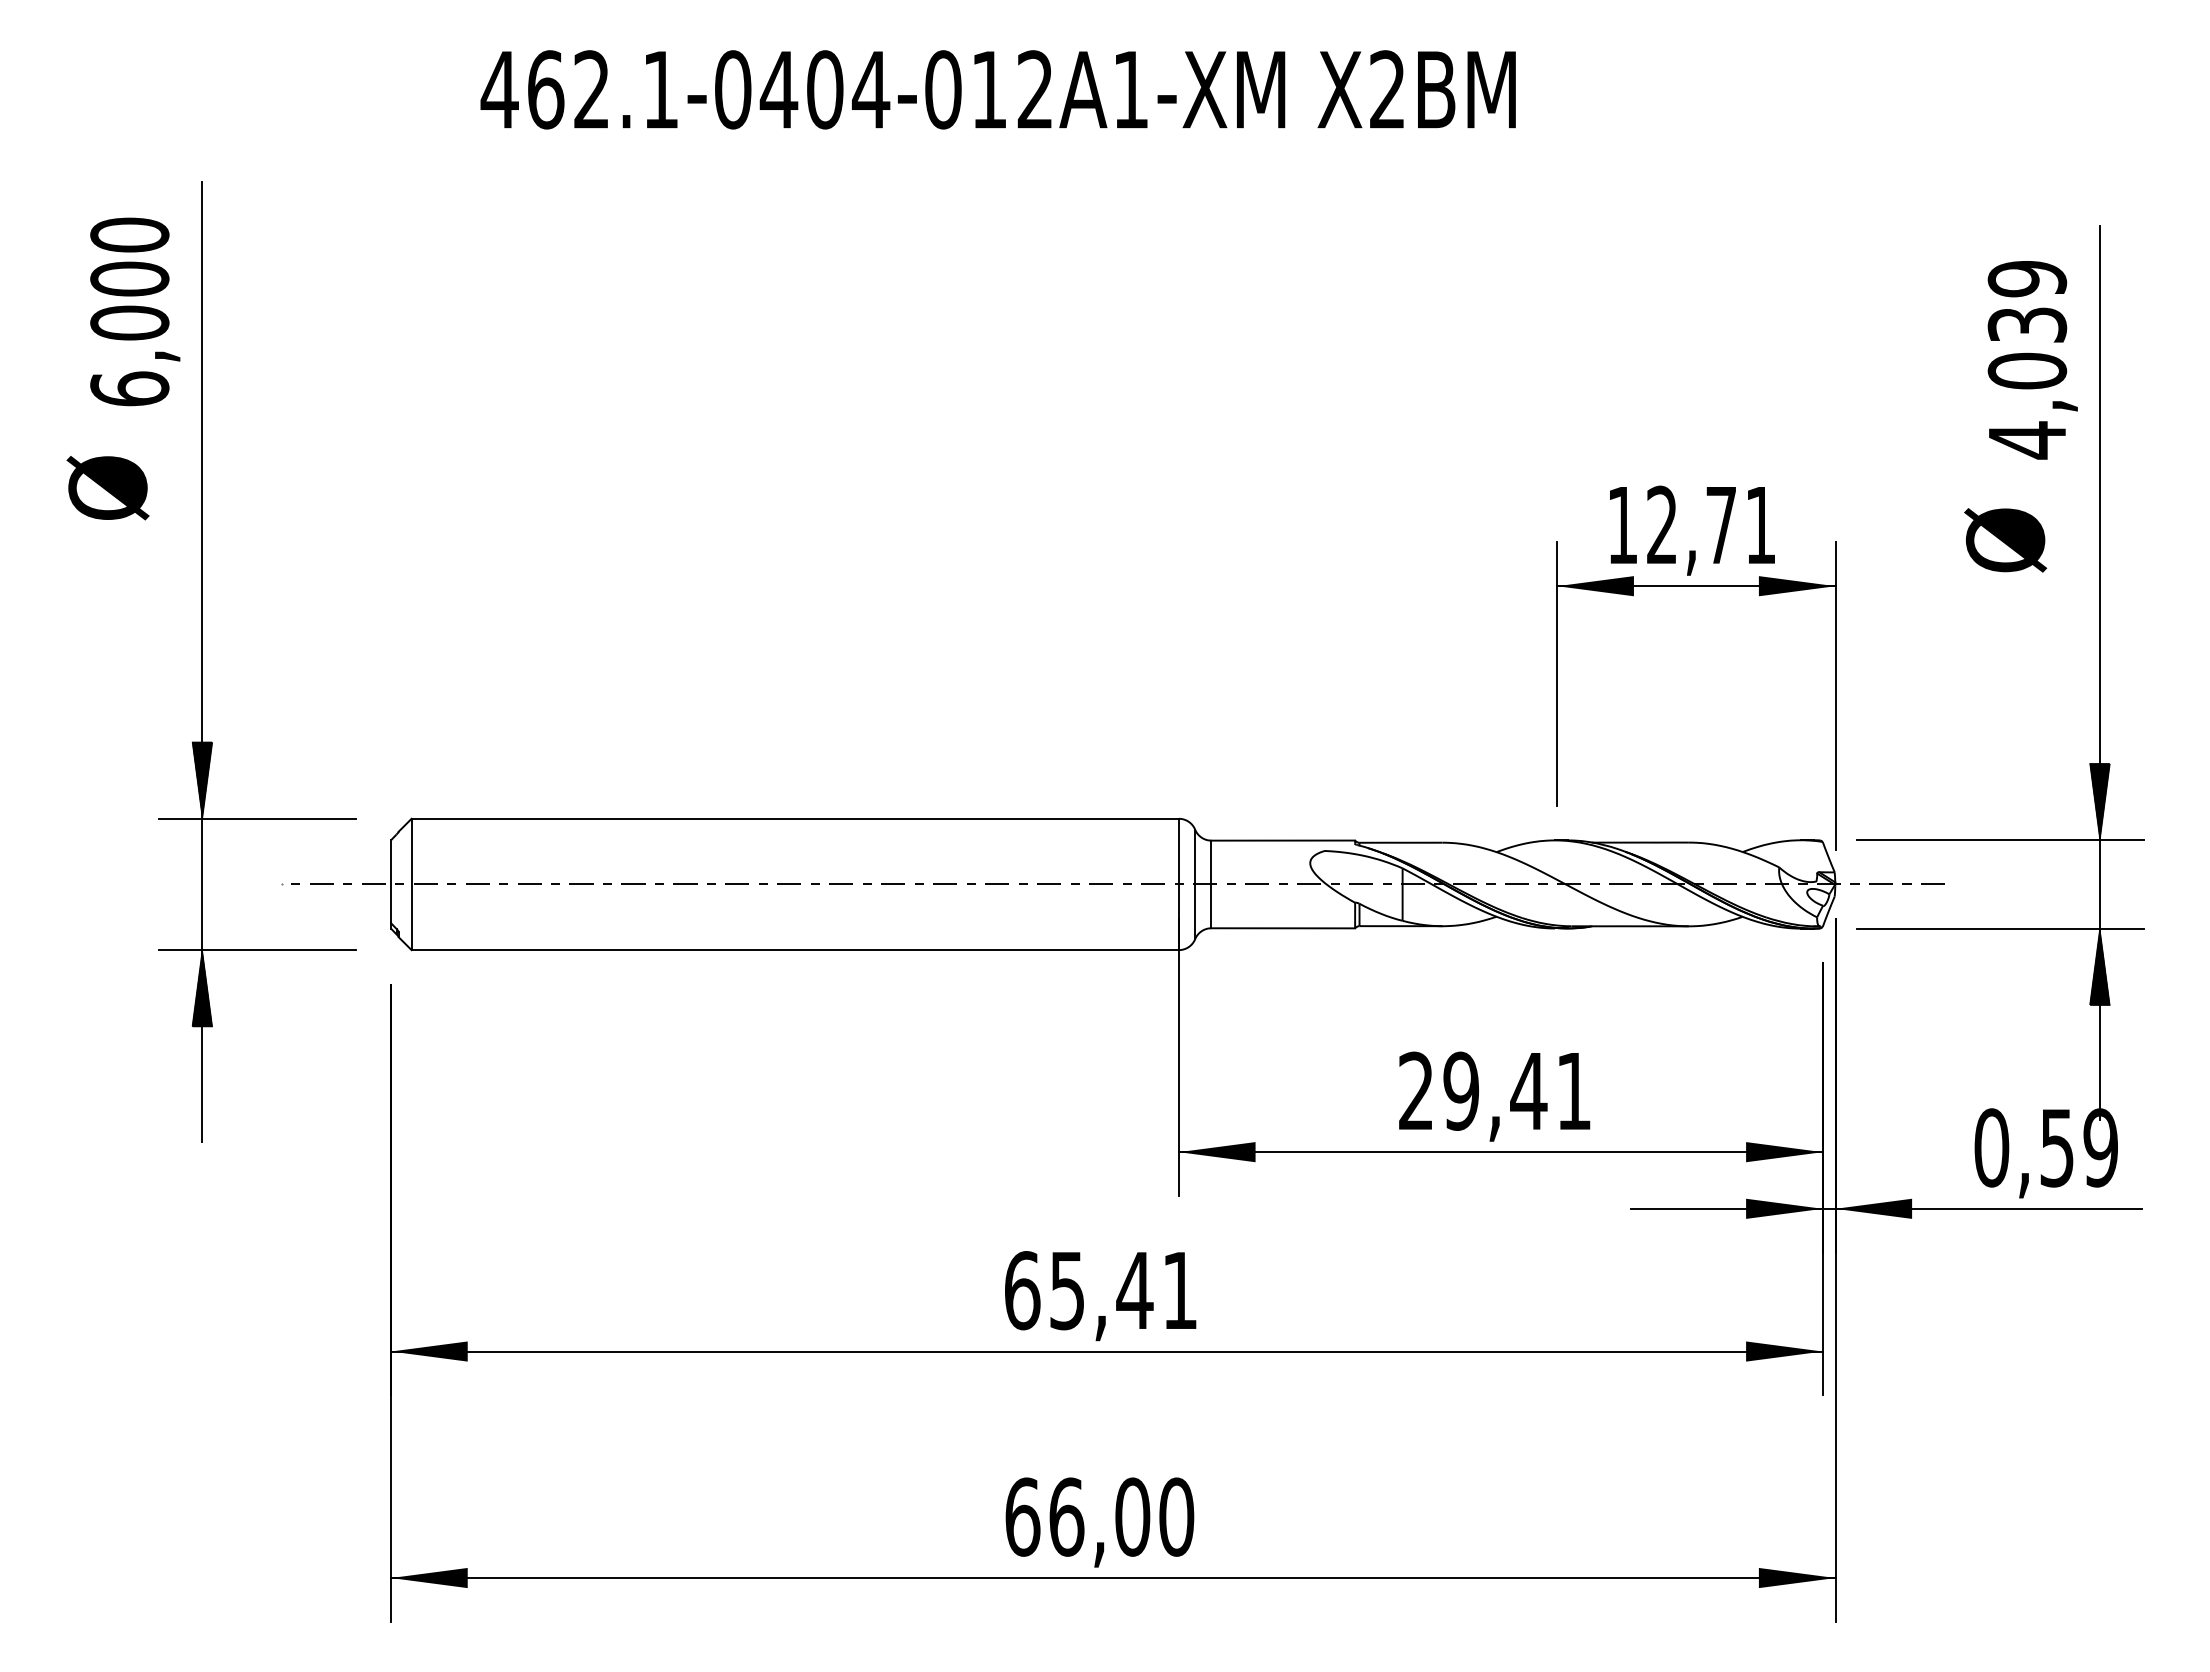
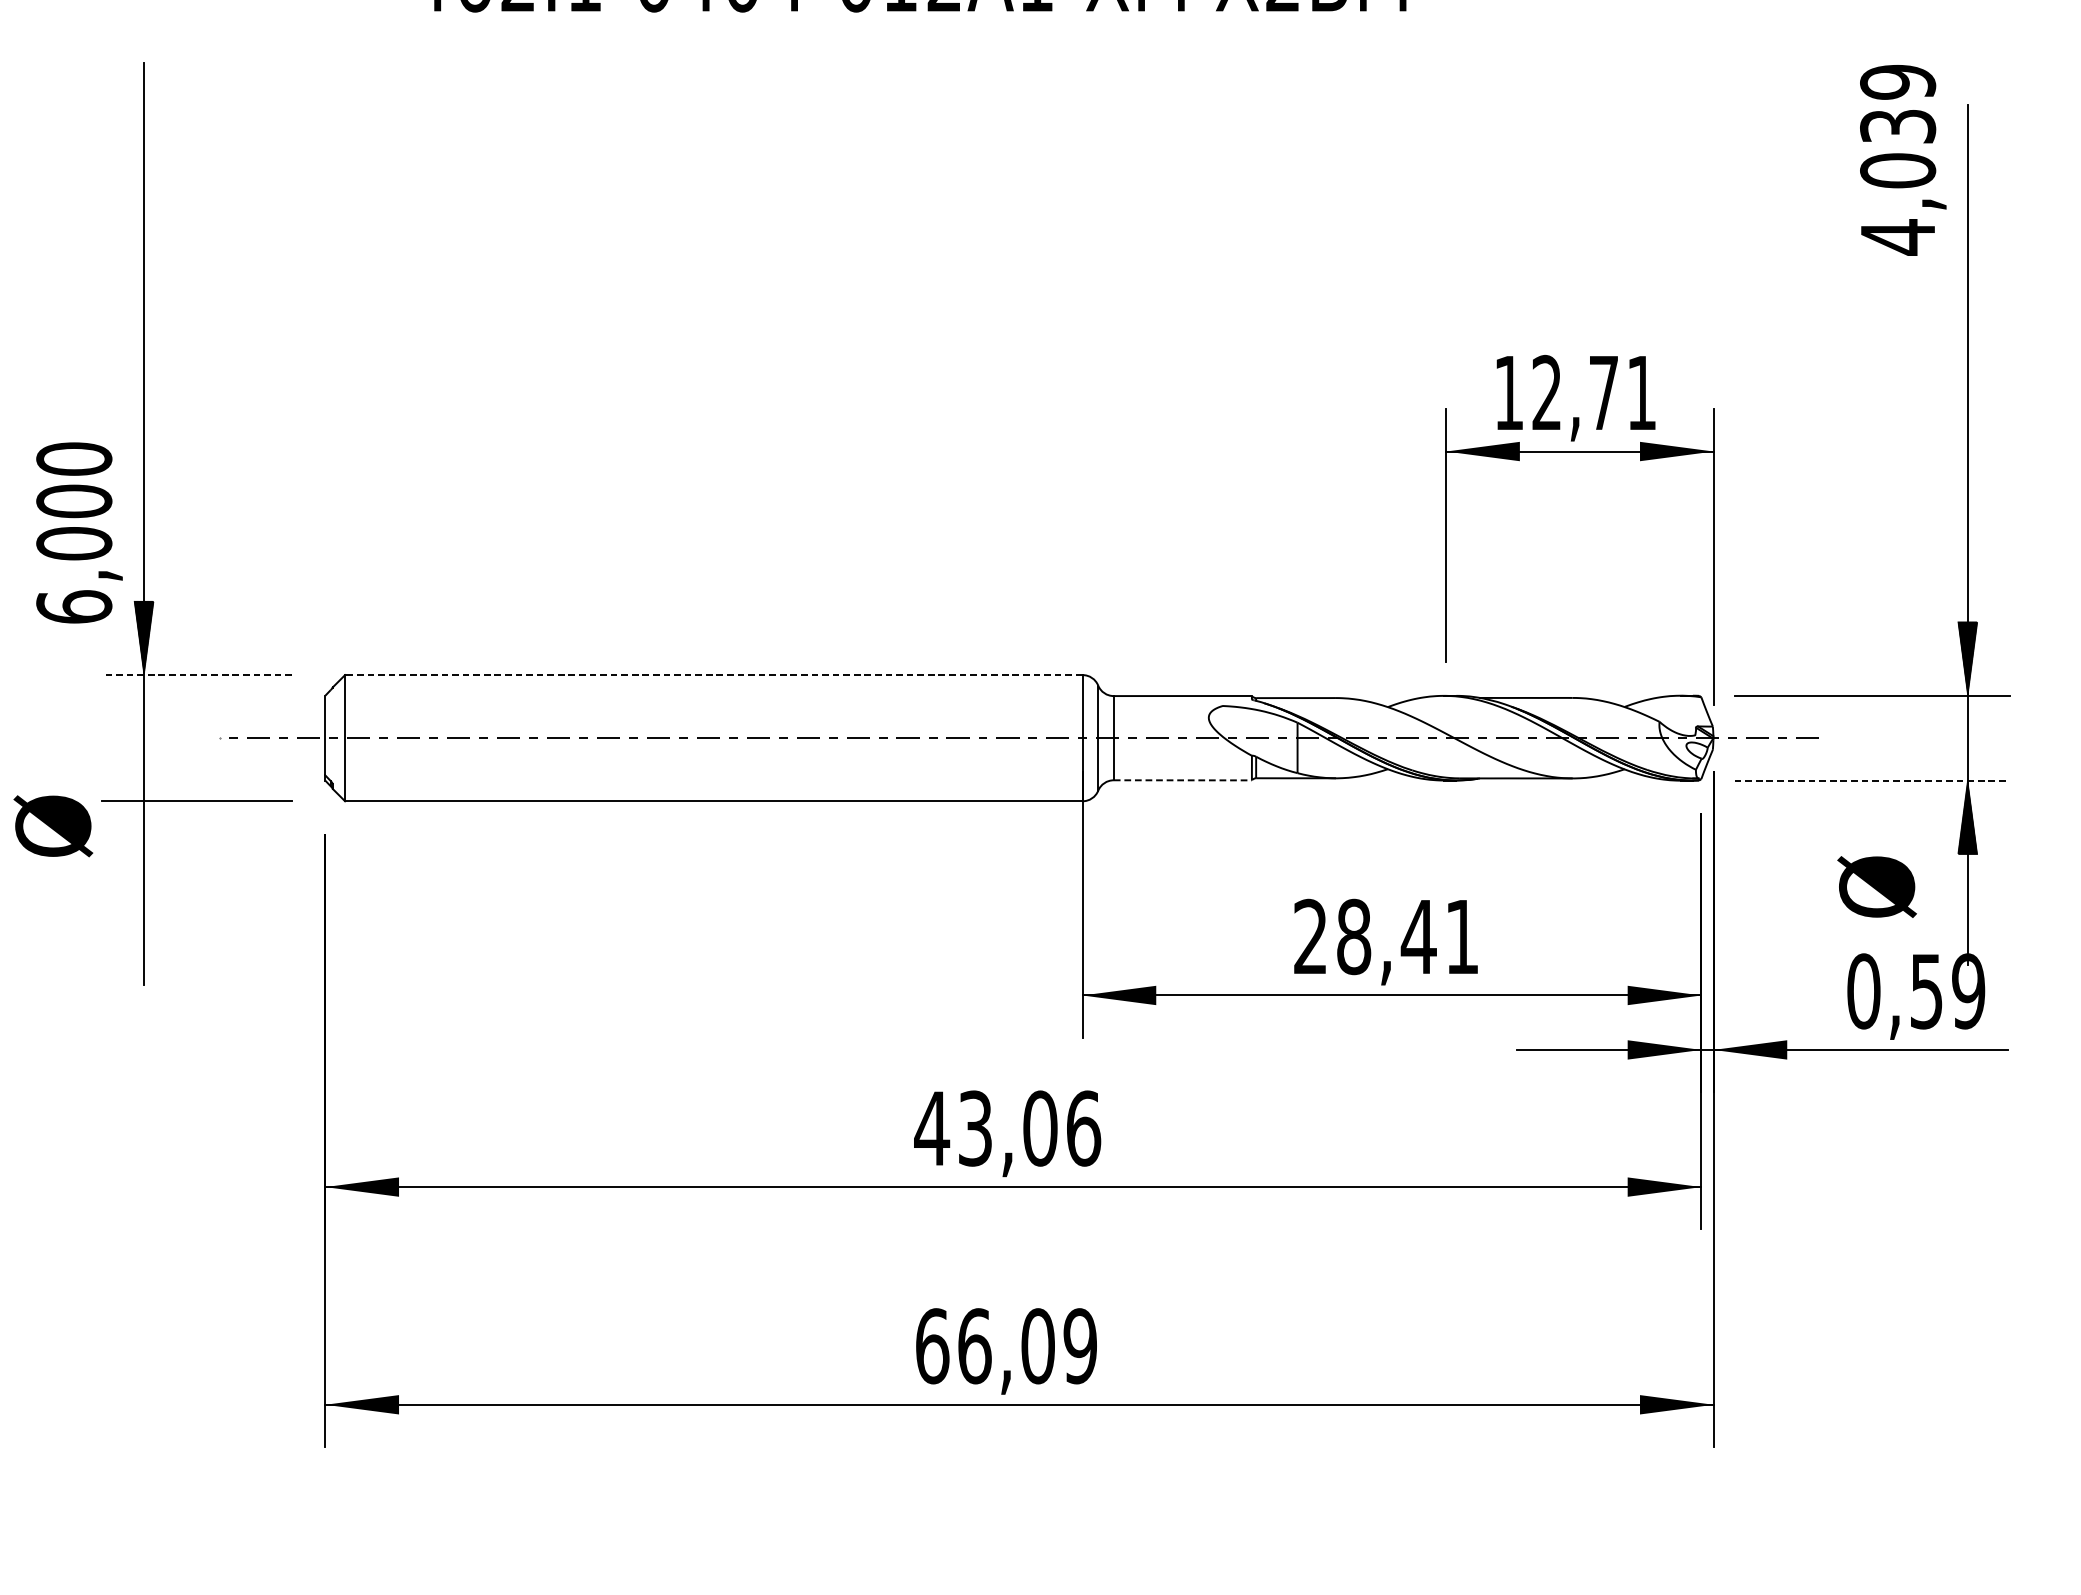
text: (135, 311) -> (79, 532), moved
text: (2032, 360) -> (1902, 160), moved
text: (107, 488) -> (52, 826), moved
text: (2005, 540) -> (1877, 887), moved
line: (257, 818) -> (197, 674), solid -> dashed
line: (795, 818) -> (714, 674), solid -> dashed
line: (1283, 928) -> (1183, 780), solid -> dashed
line: (2001, 928) -> (1873, 780), solid -> dashed
hatch: (202, 988) -> (144, 838), removed
text: (1461, 1090) -> (1354, 936), 29,41 -> 28,41
text: (1100, 1290) -> (1007, 1128), 65,41 -> 43,06
text: (1176, 1516) -> (1080, 1345), 66,00 -> 66,09

